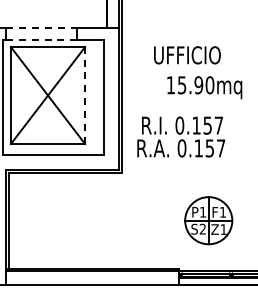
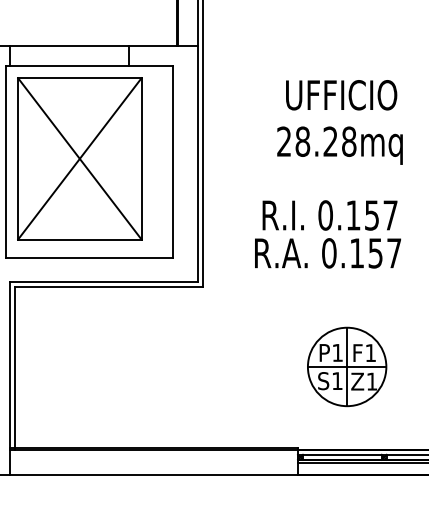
line: (41, 27) -> (68, 45), dashed -> solid
line: (41, 39) -> (68, 65), dashed -> solid
text: (187, 55) -> (341, 95), moved
text: (190, 85) -> (316, 142), 15.90mq -> 28.28mq
line: (85, 95) -> (142, 158), dashed -> solid
text: (181, 136) -> (328, 233), moved
text: (202, 228) -> (336, 379), S2 -> S1

